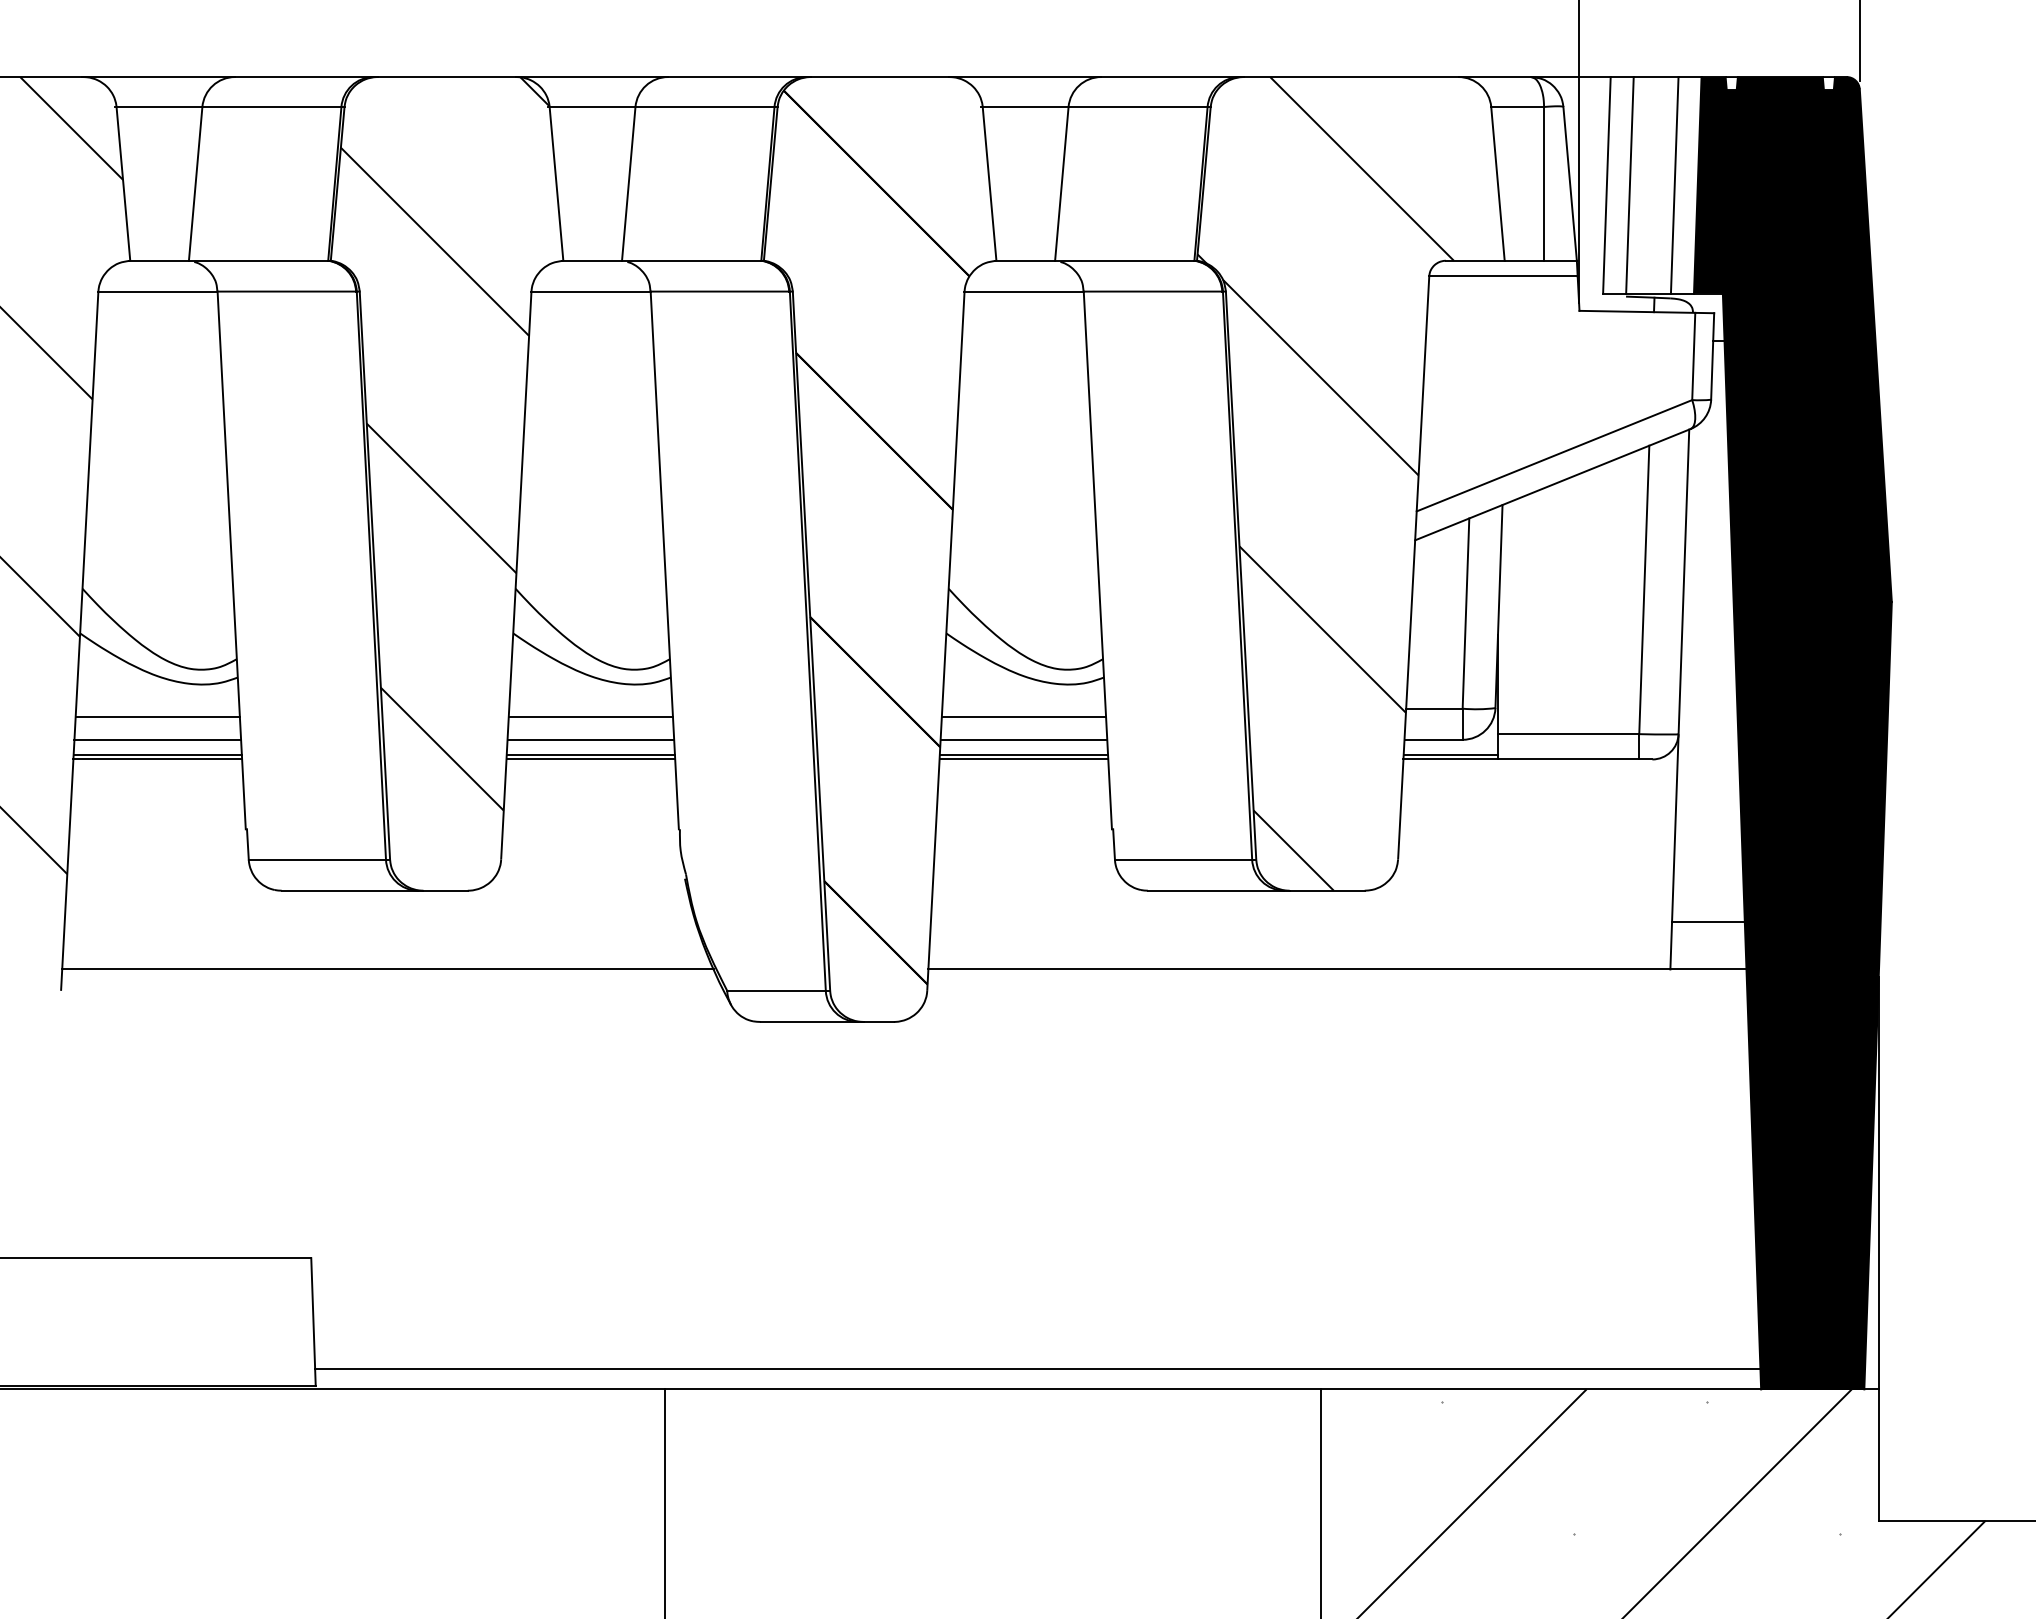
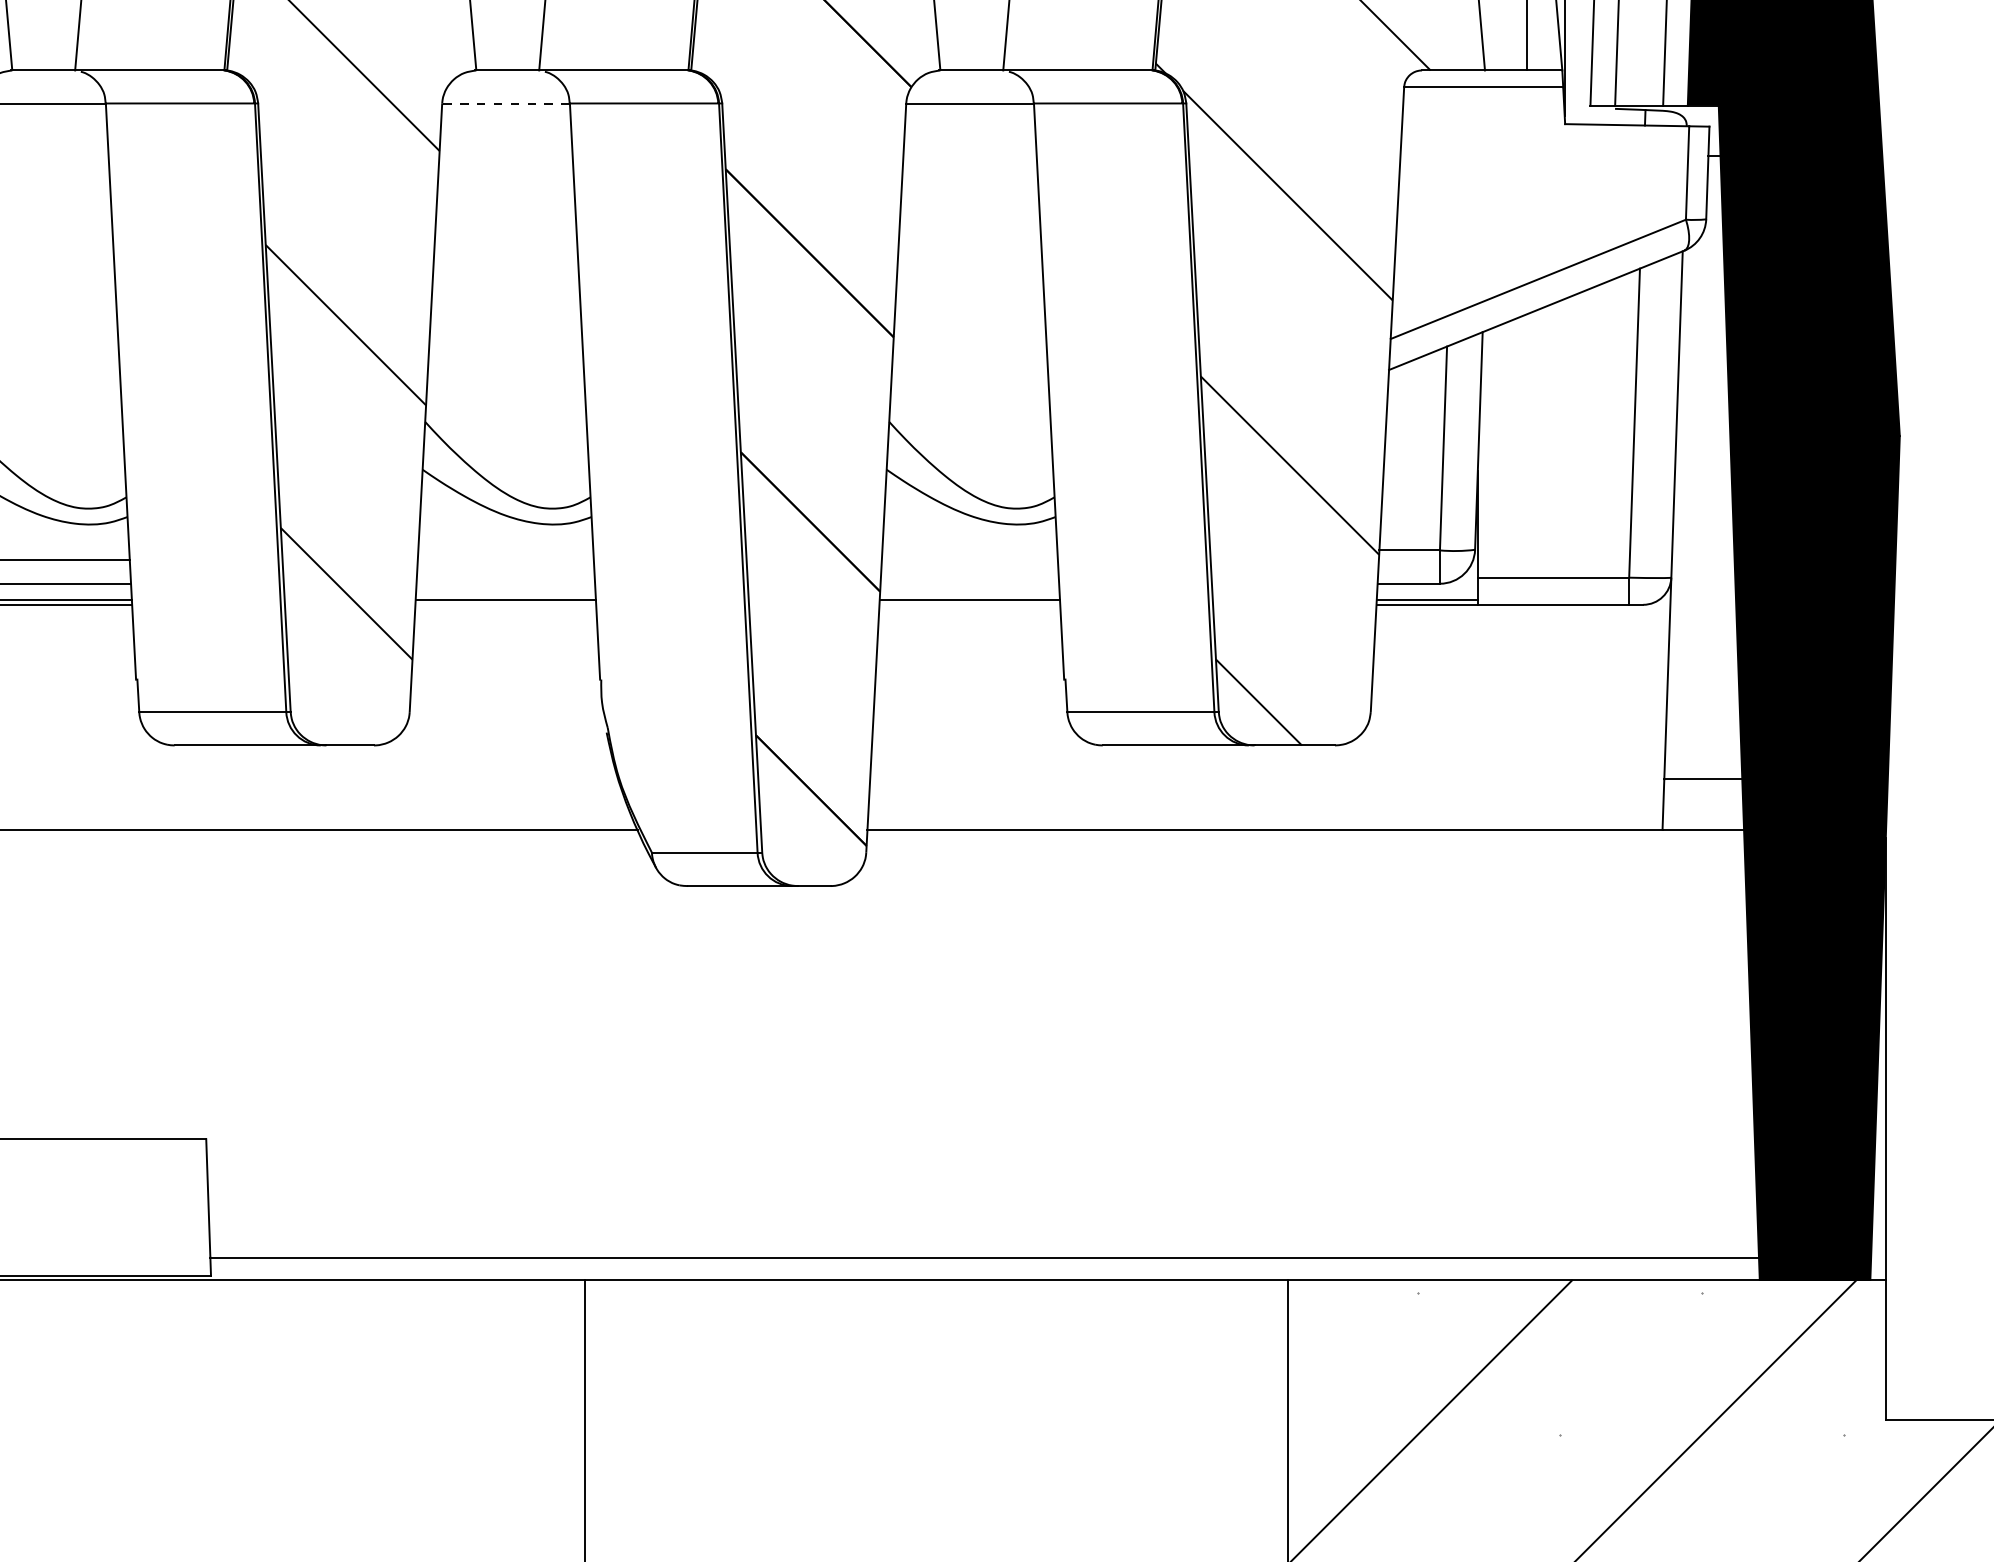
line: (590, 291) -> (505, 103), solid -> dashed
line: (590, 717) -> (505, 559), removed
line: (1023, 717) -> (969, 559), removed
line: (590, 739) -> (505, 583), removed
line: (1023, 739) -> (969, 583), removed
line: (590, 759) -> (505, 604), removed
line: (1023, 759) -> (969, 604), removed

